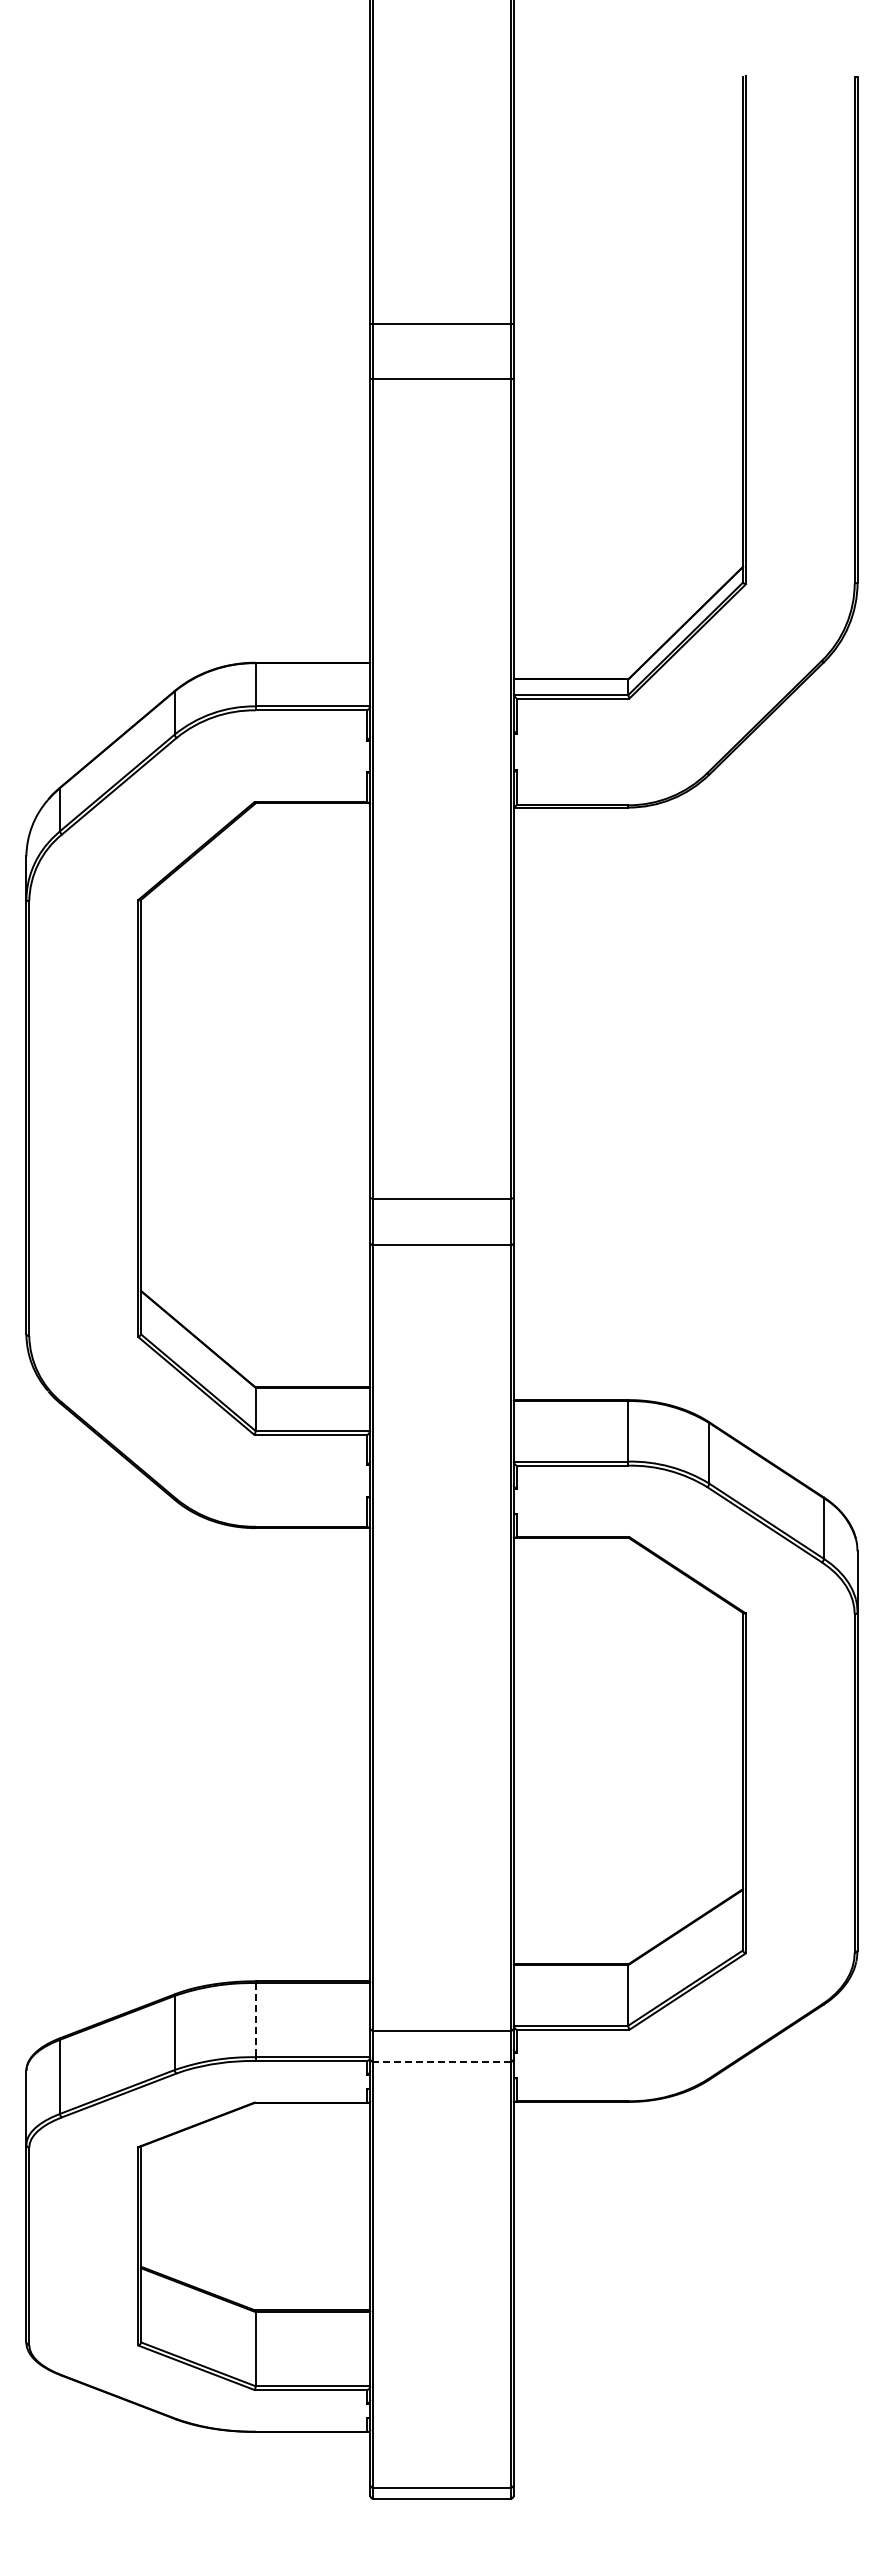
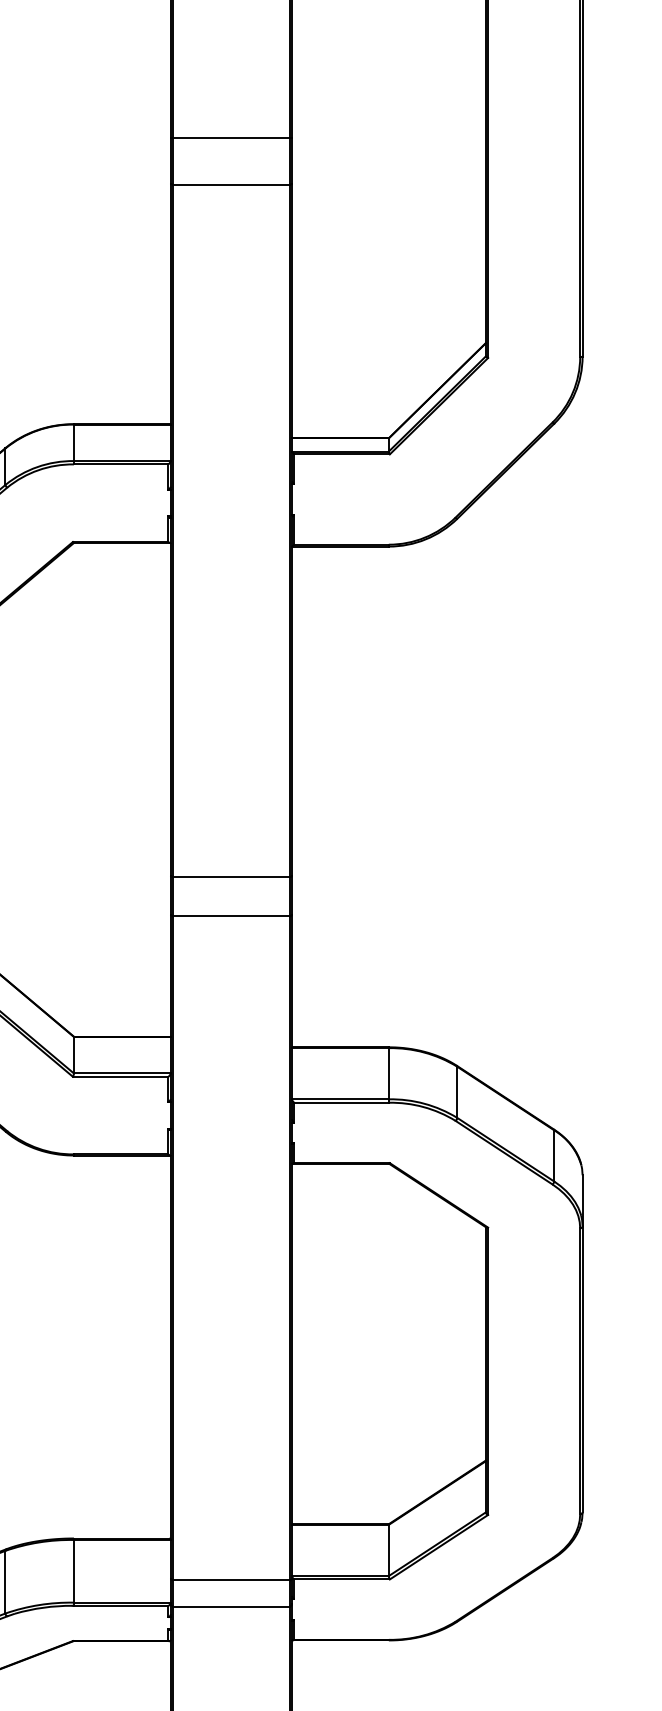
line: (255, 2020) -> (73, 1571), dashed -> solid
line: (442, 2061) -> (231, 1606), dashed -> solid

